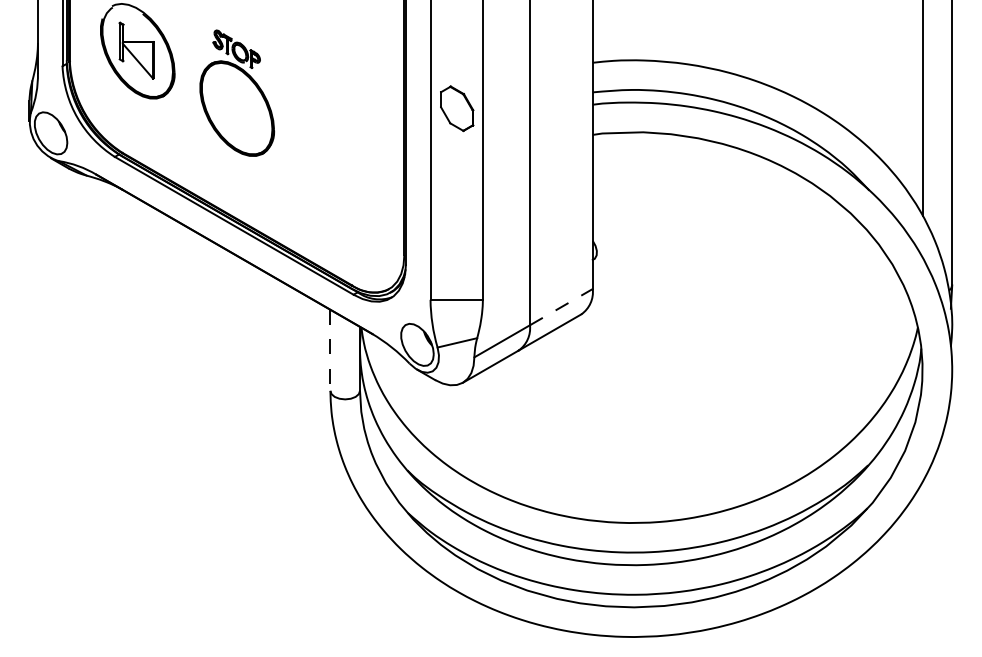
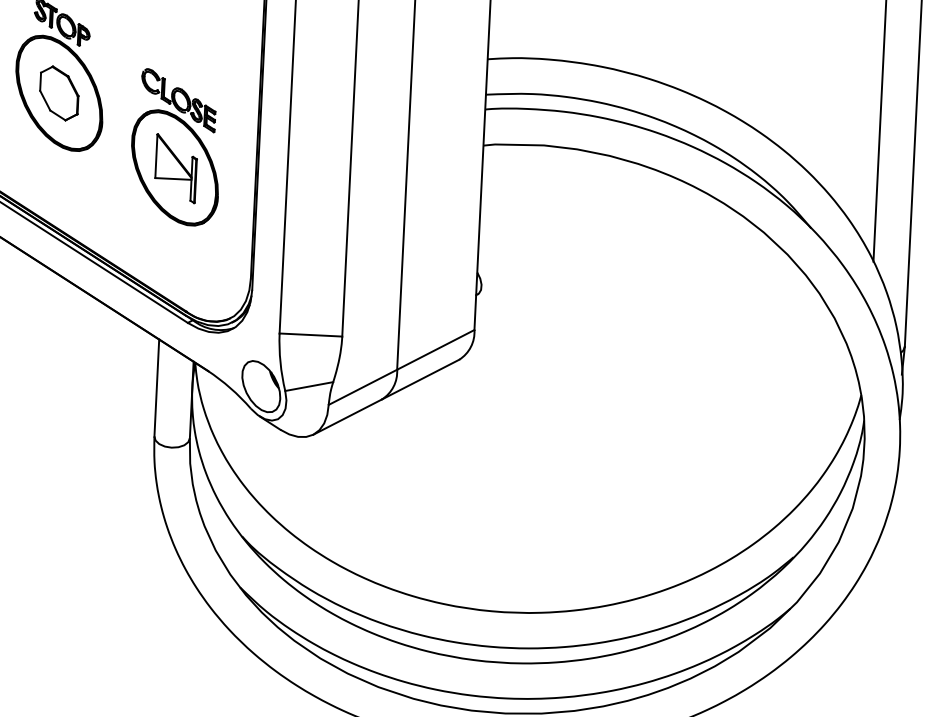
part: (457, 108) -> (59, 93), moved
part: (336, 149) -> (175, 148), added
line: (561, 306) -> (435, 349), dashed -> solid
line: (330, 350) -> (156, 388), dashed -> solid

